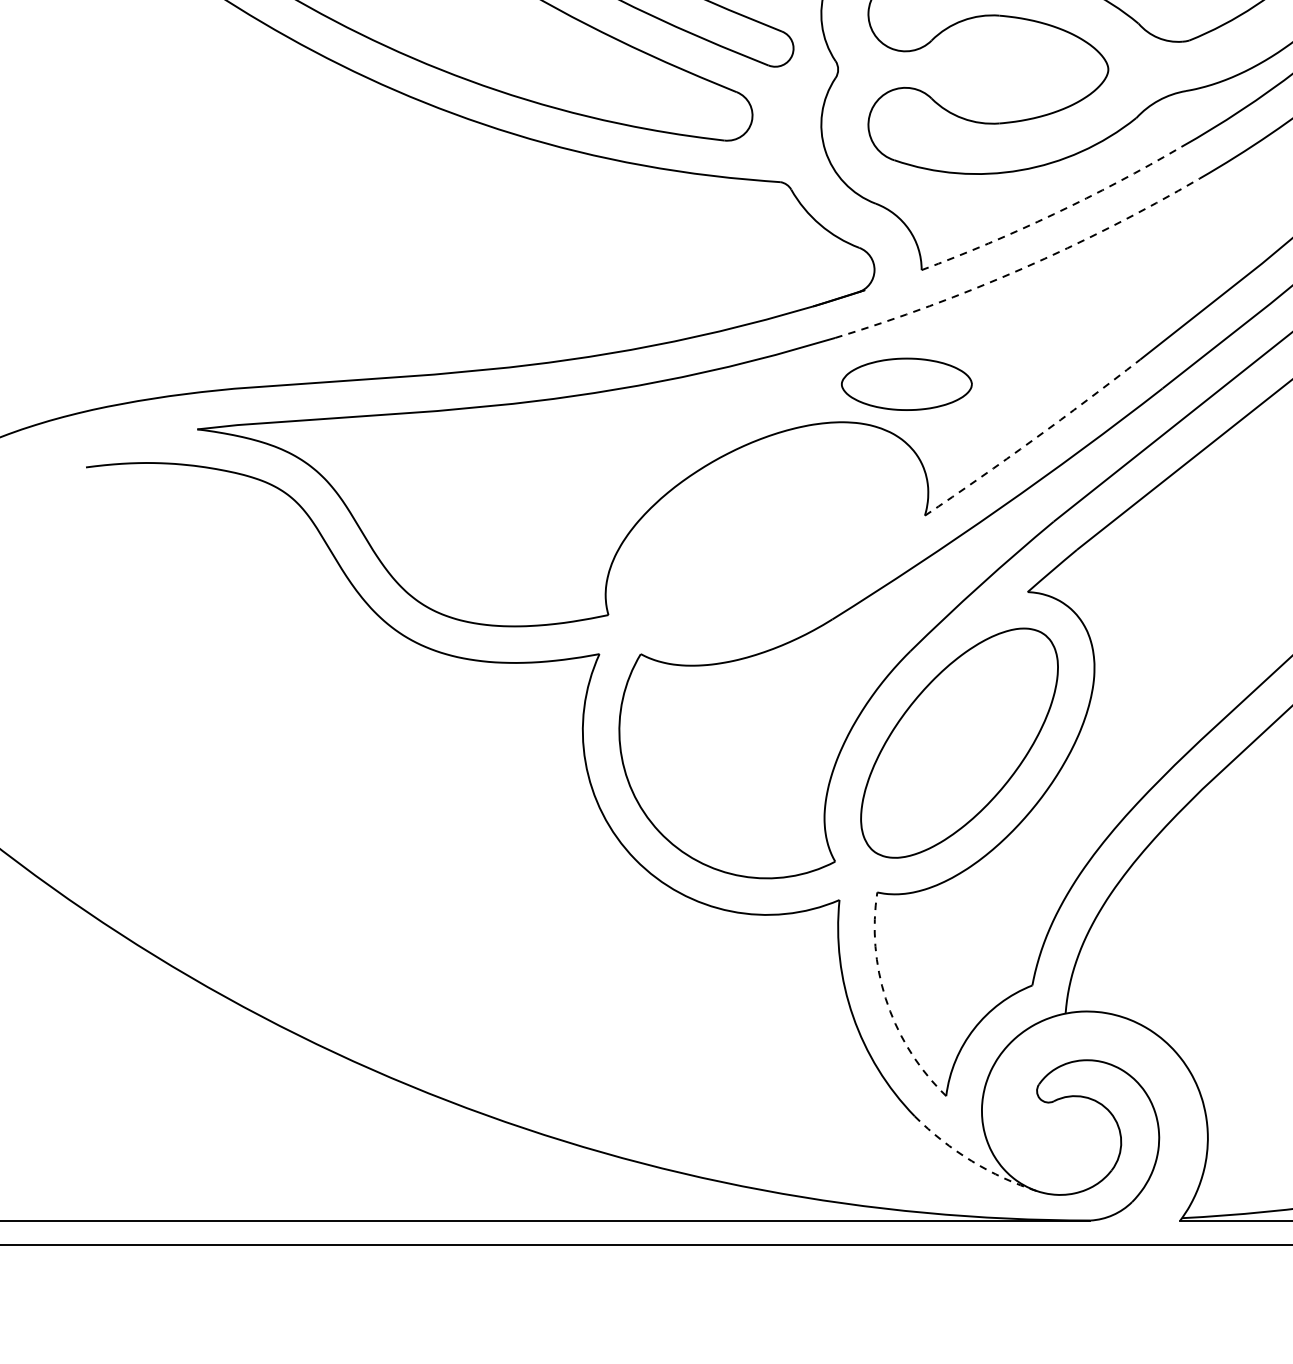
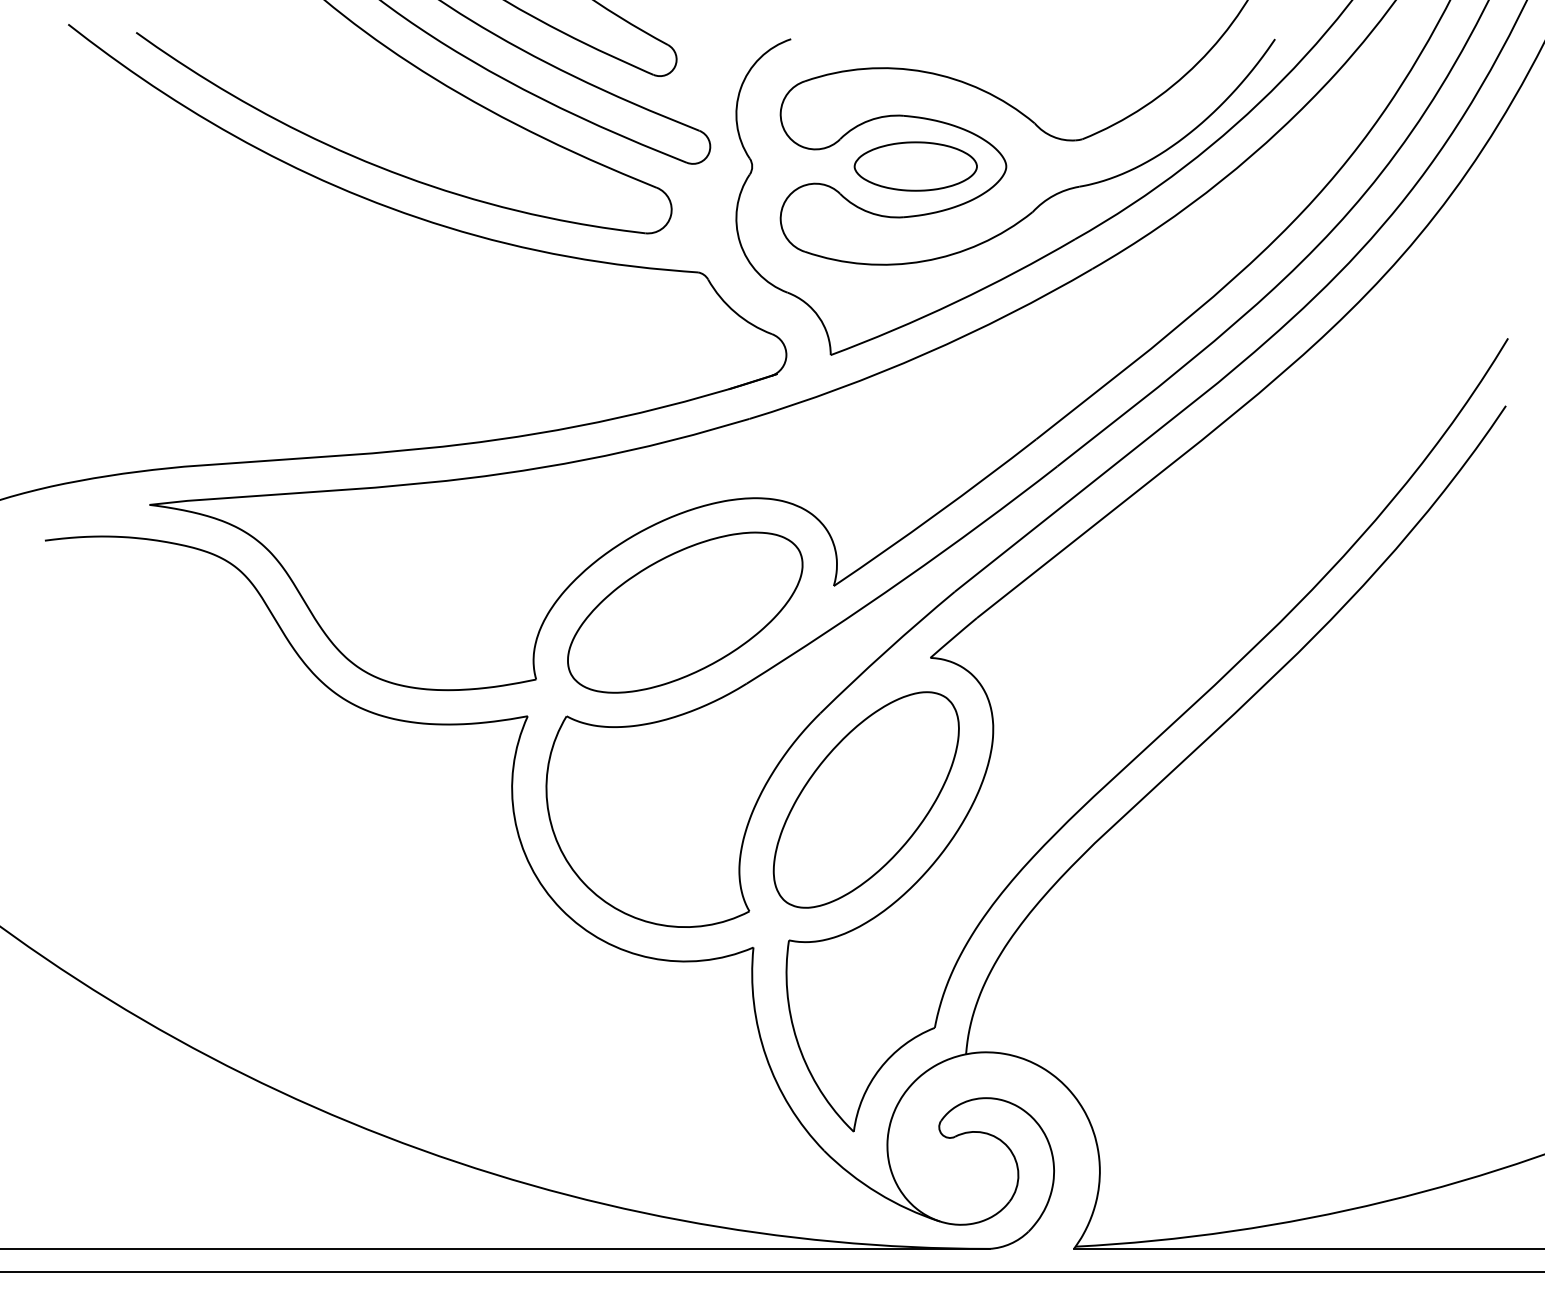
arc: (1054, 214) -> (955, 302), dashed -> solid
arc: (1022, 268) -> (925, 353), dashed -> solid
part: (906, 384) -> (915, 166), moved
arc: (1034, 439) -> (936, 514), dashed -> solid
part: (767, 543) -> (685, 612), added
line: (887, 1002) -> (798, 1043), dashed -> solid
arc: (971, 1161) -> (877, 1193), dashed -> solid

